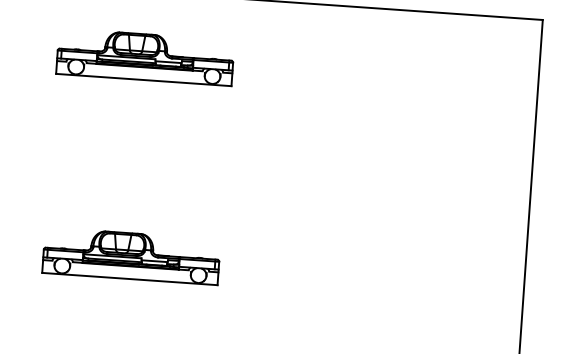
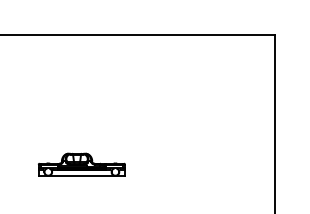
part: (144, 56) -> (81, 66), removed

